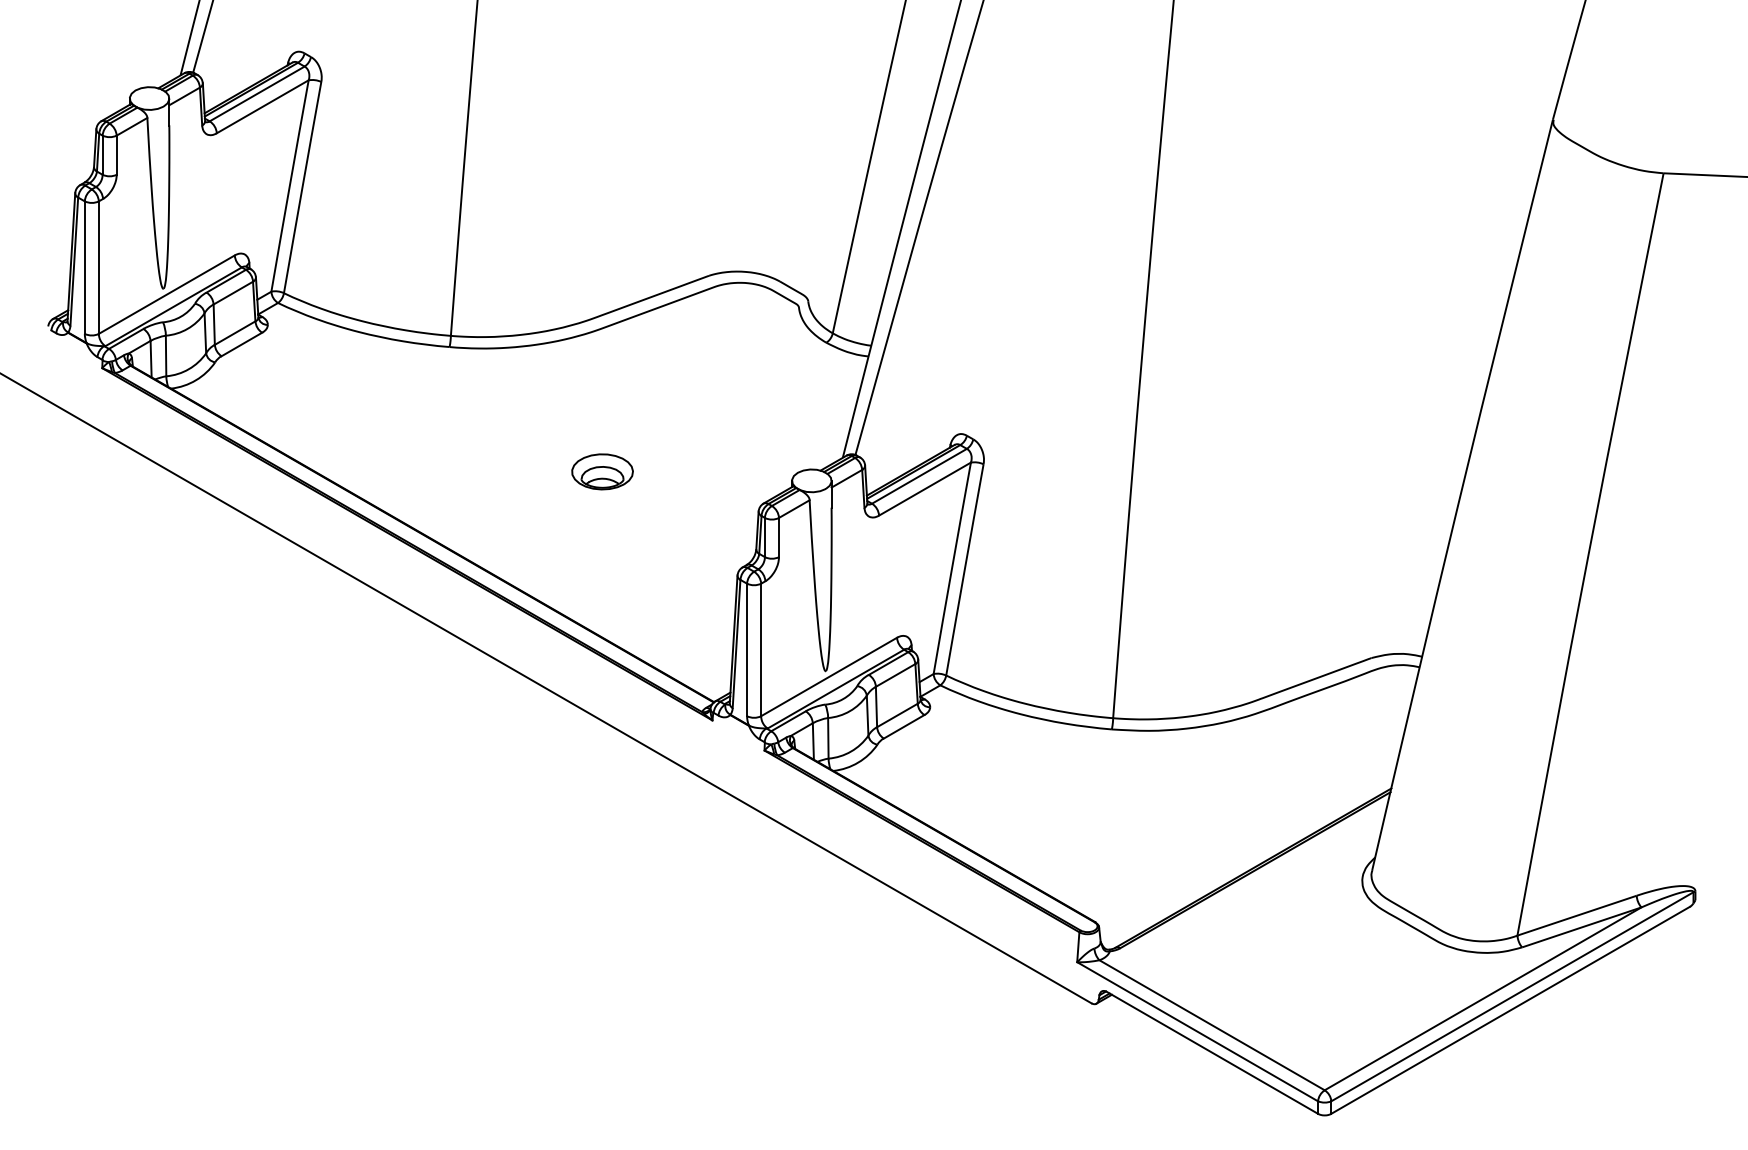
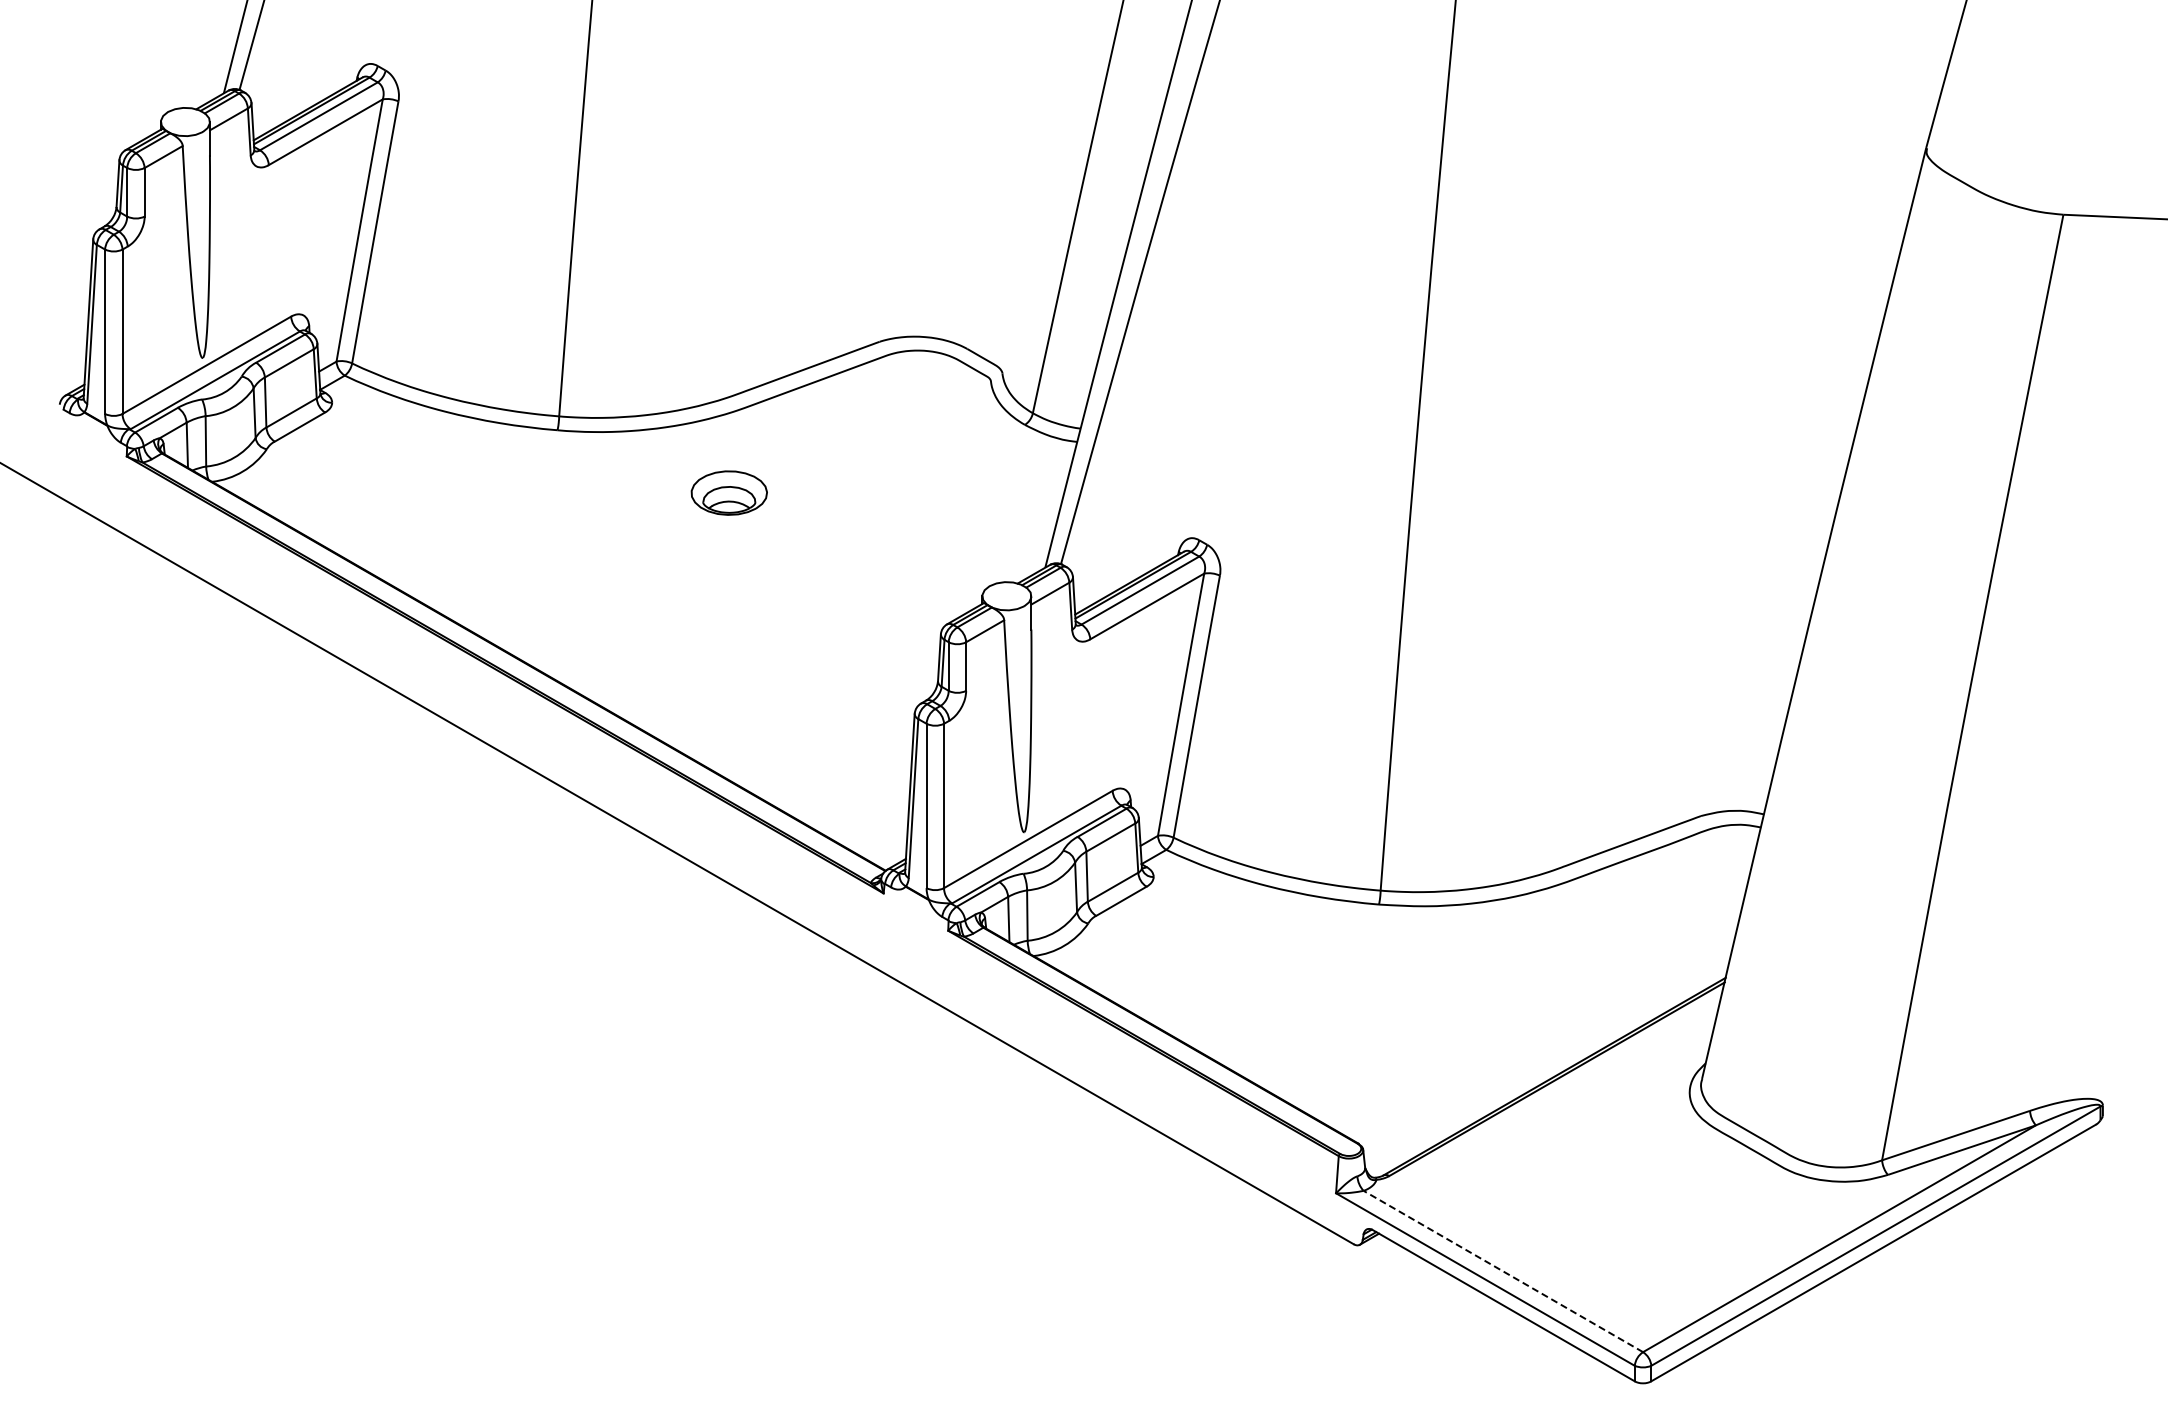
part: (601, 471) -> (728, 492), moved
line: (1211, 1025) -> (1502, 1271), solid -> dashed

